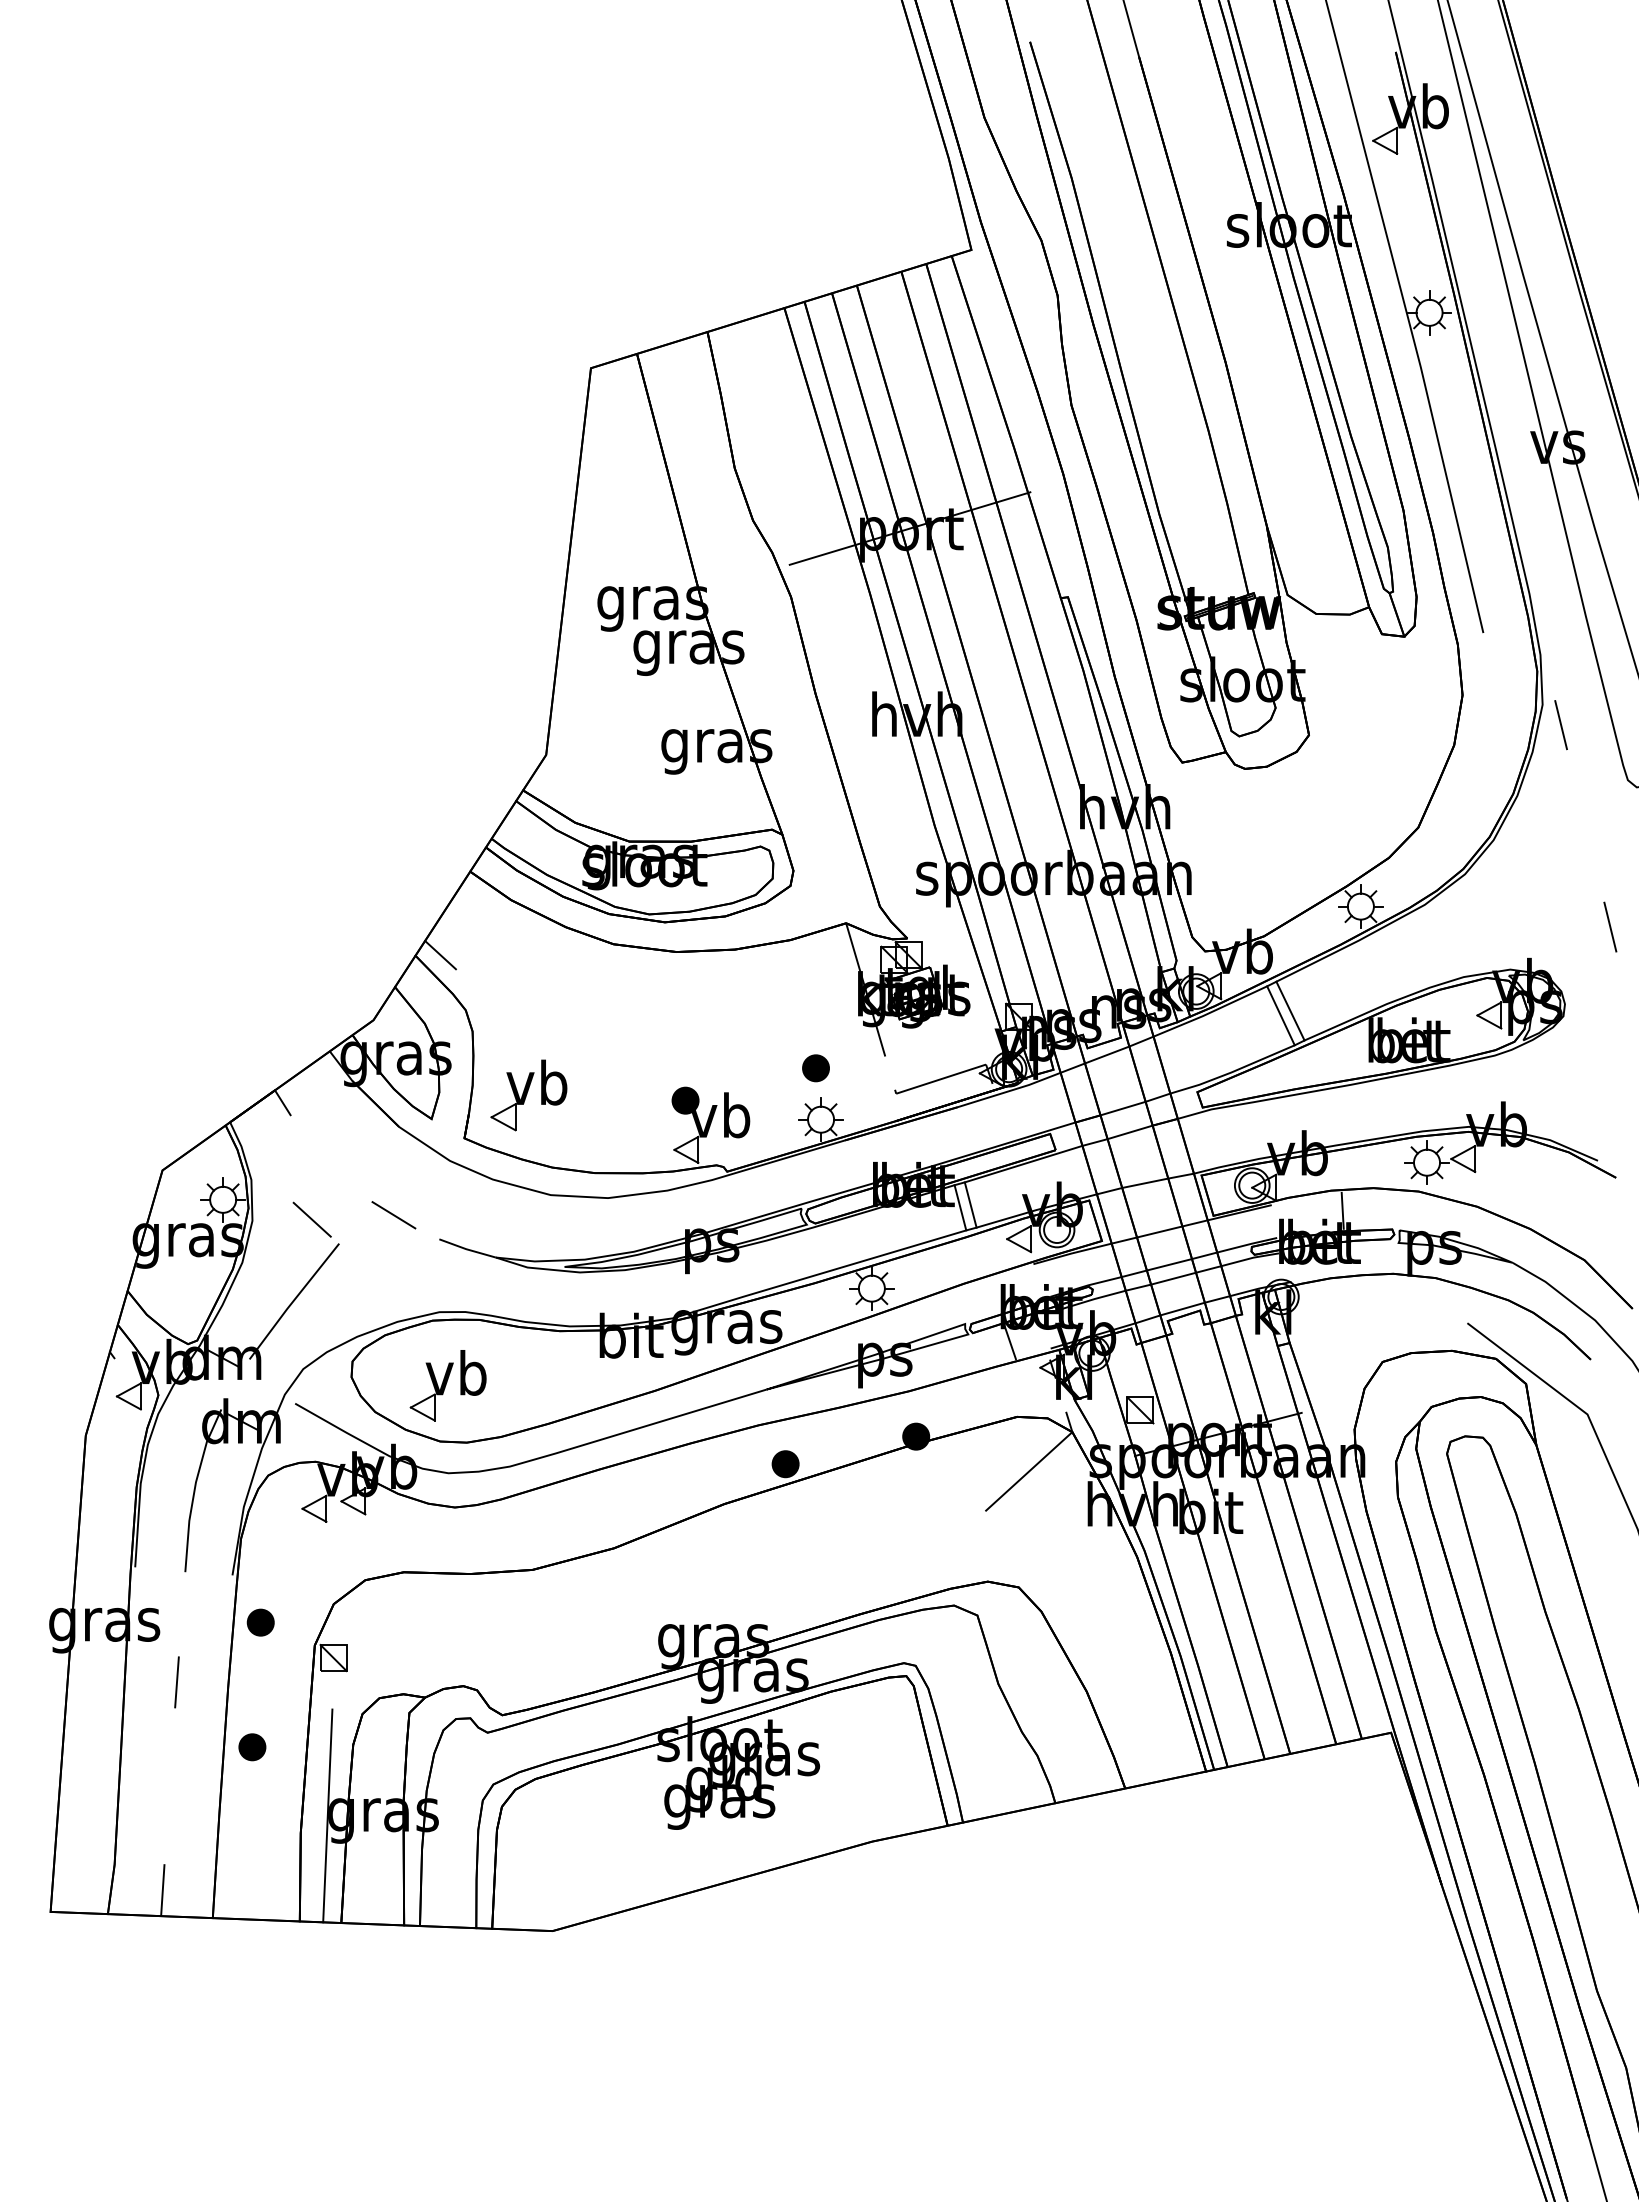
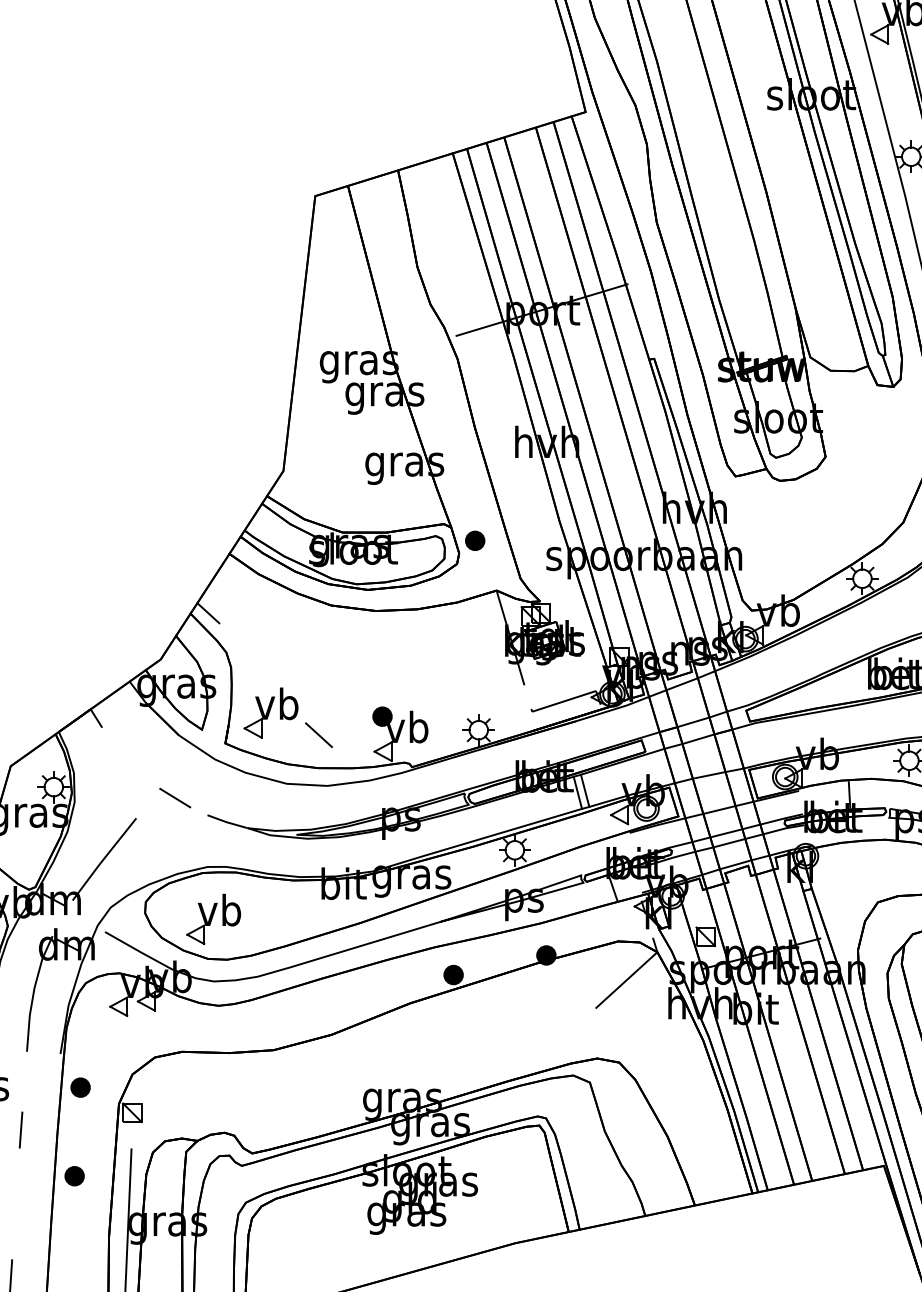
line: (1290, 1010) -> (812, 652), removed
line: (1280, 1015) -> (805, 656), removed
part: (815, 1068) -> (474, 541), moved
line: (311, 1219) -> (318, 735), moved

